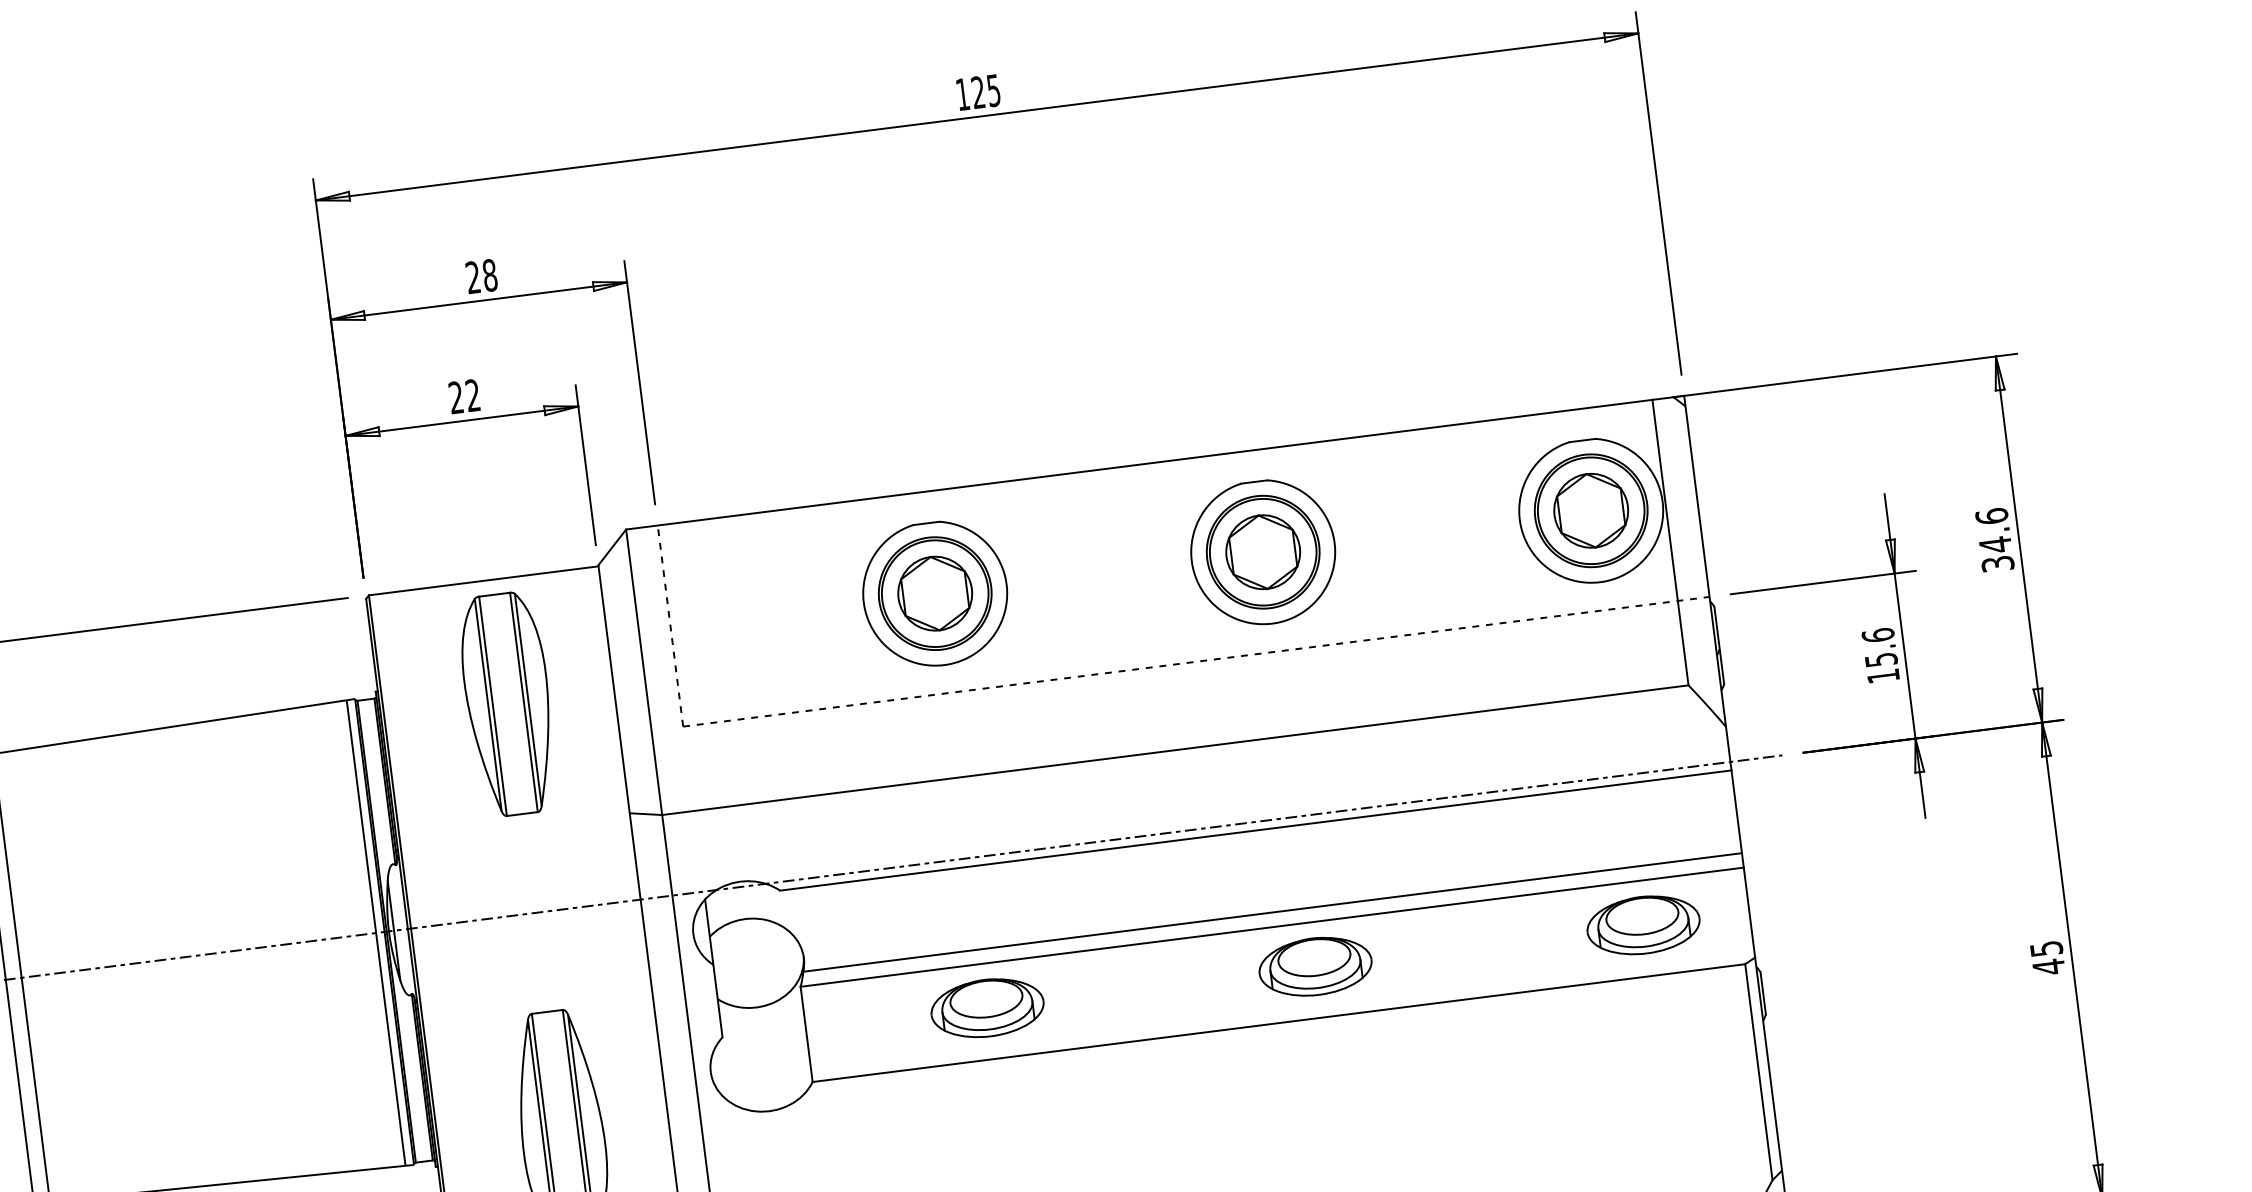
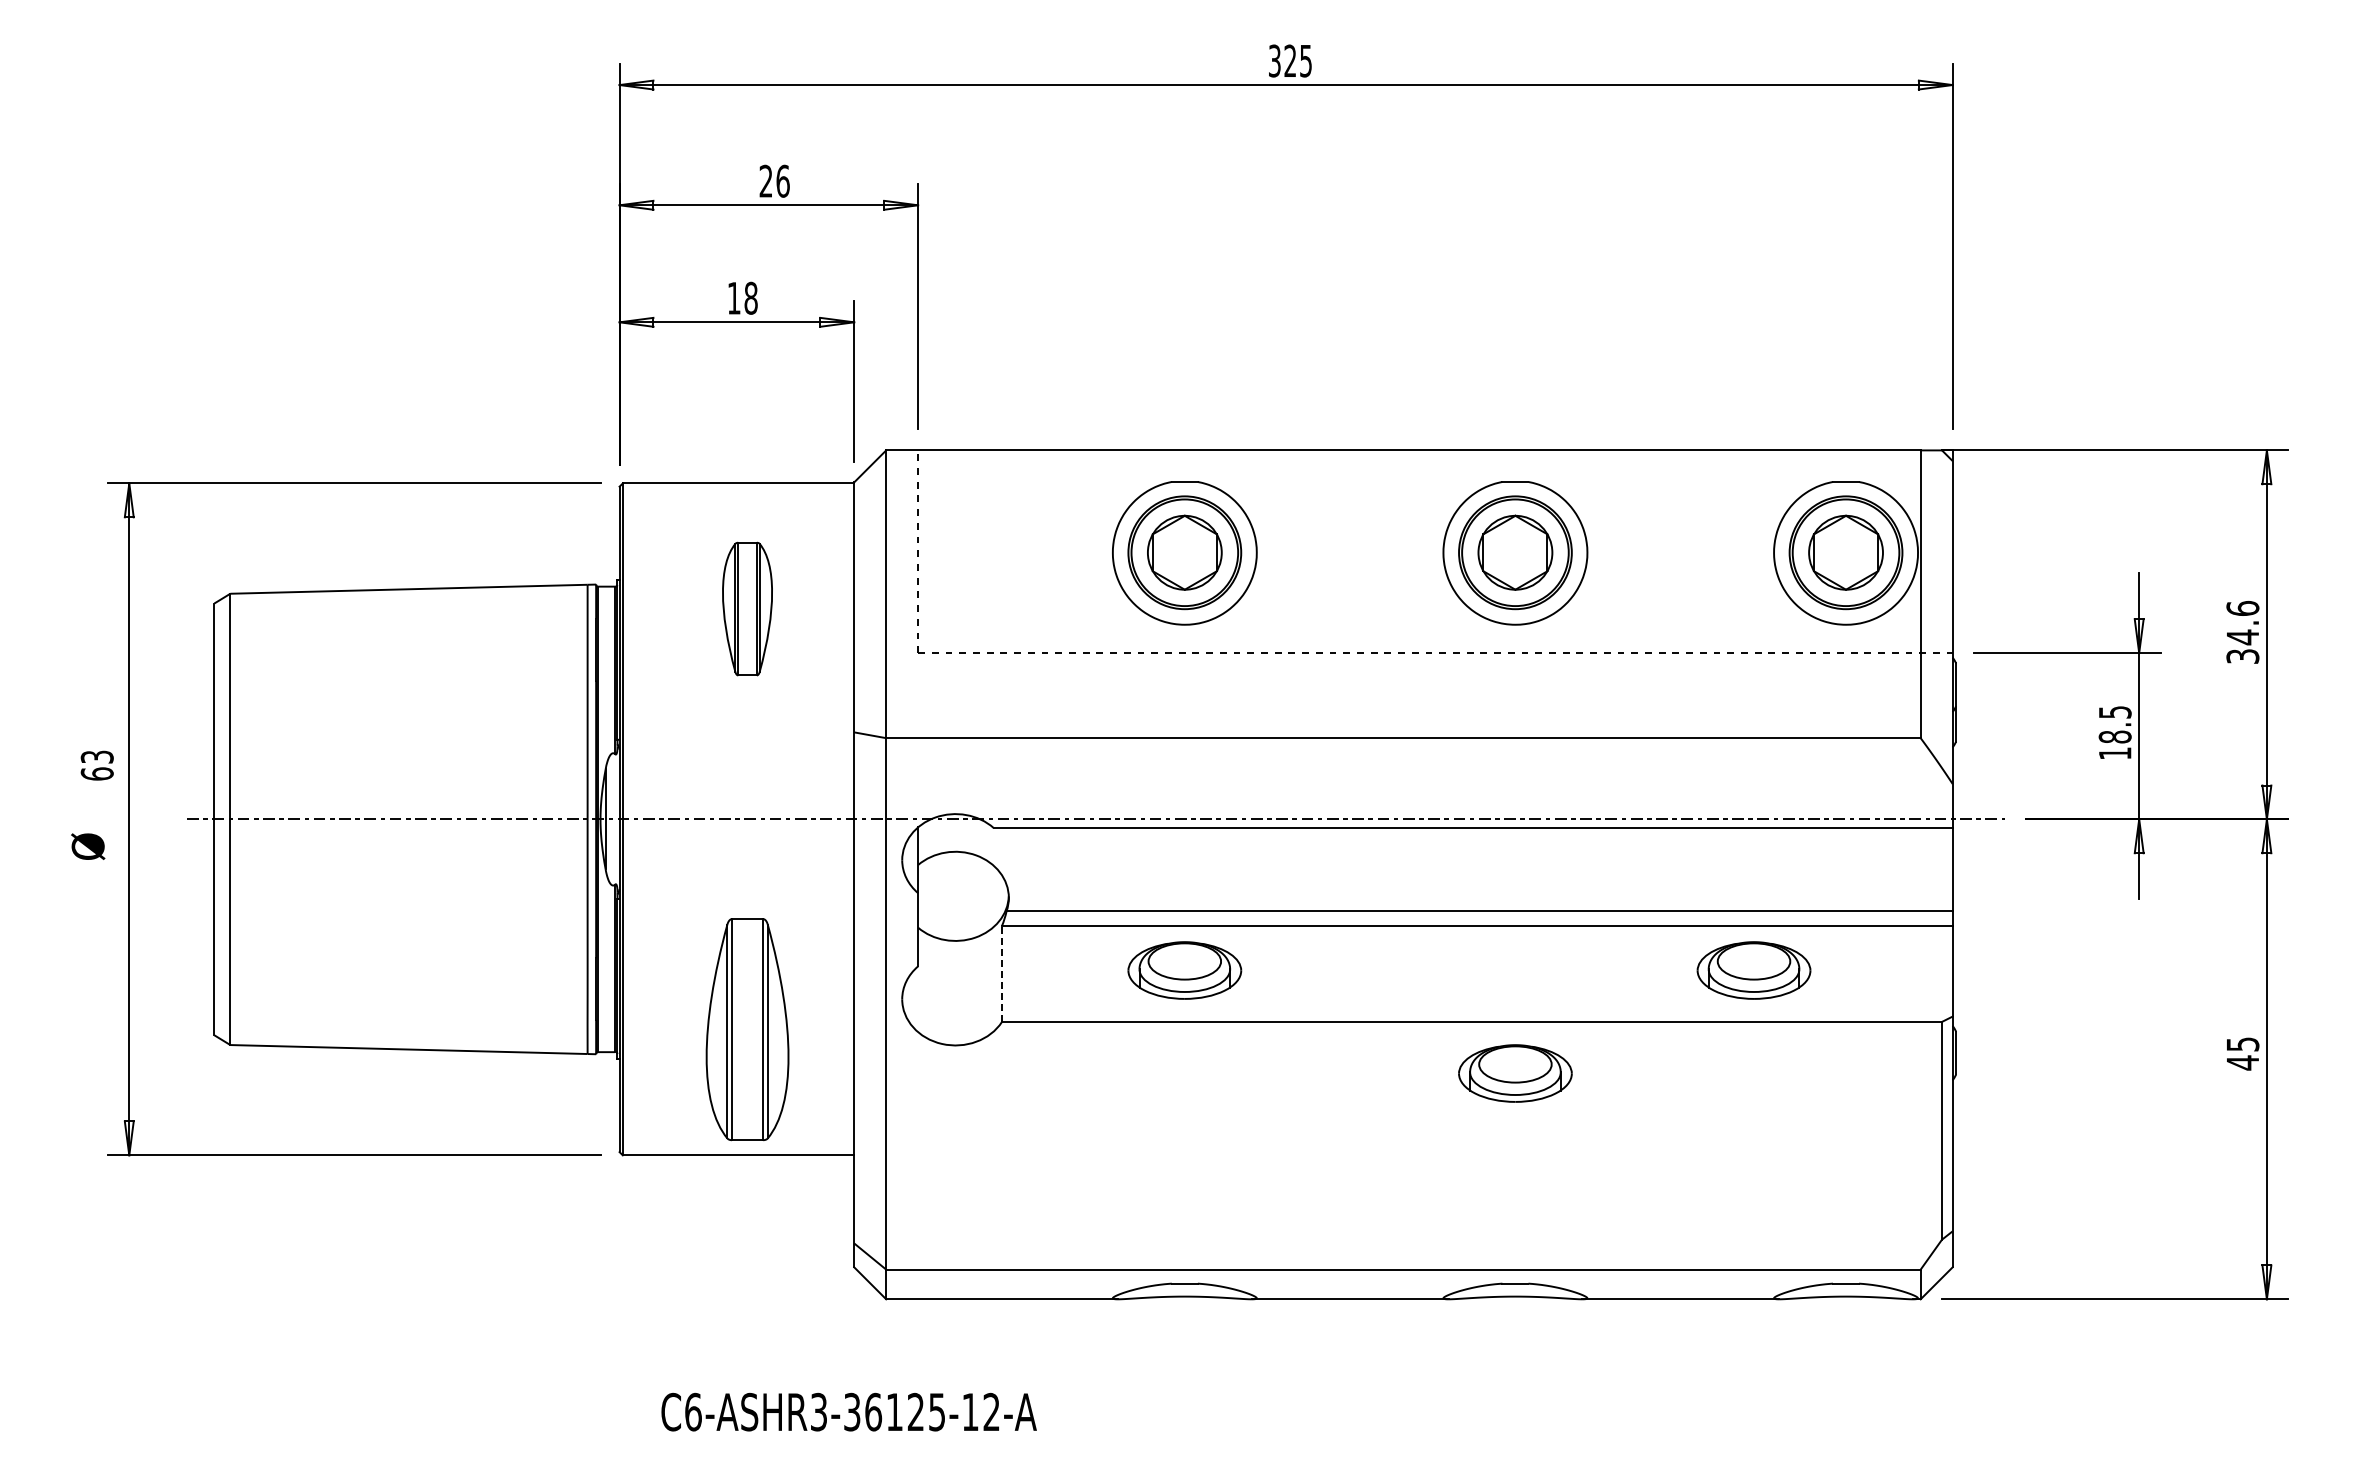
text: (962, 94) -> (1274, 60), 125 -> 325
text: (489, 274) -> (782, 180), 28 -> 26
text: (464, 395) -> (742, 297), 22 -> 18
text: (1879, 647) -> (2114, 724), 15.6 -> 18.5
part: (508, 703) -> (747, 608), size x0.6
part: (1643, 925) -> (1753, 970), moved
part: (1315, 966) -> (1515, 1073), moved
line: (807, 1033) -> (1002, 973), solid -> dashed

